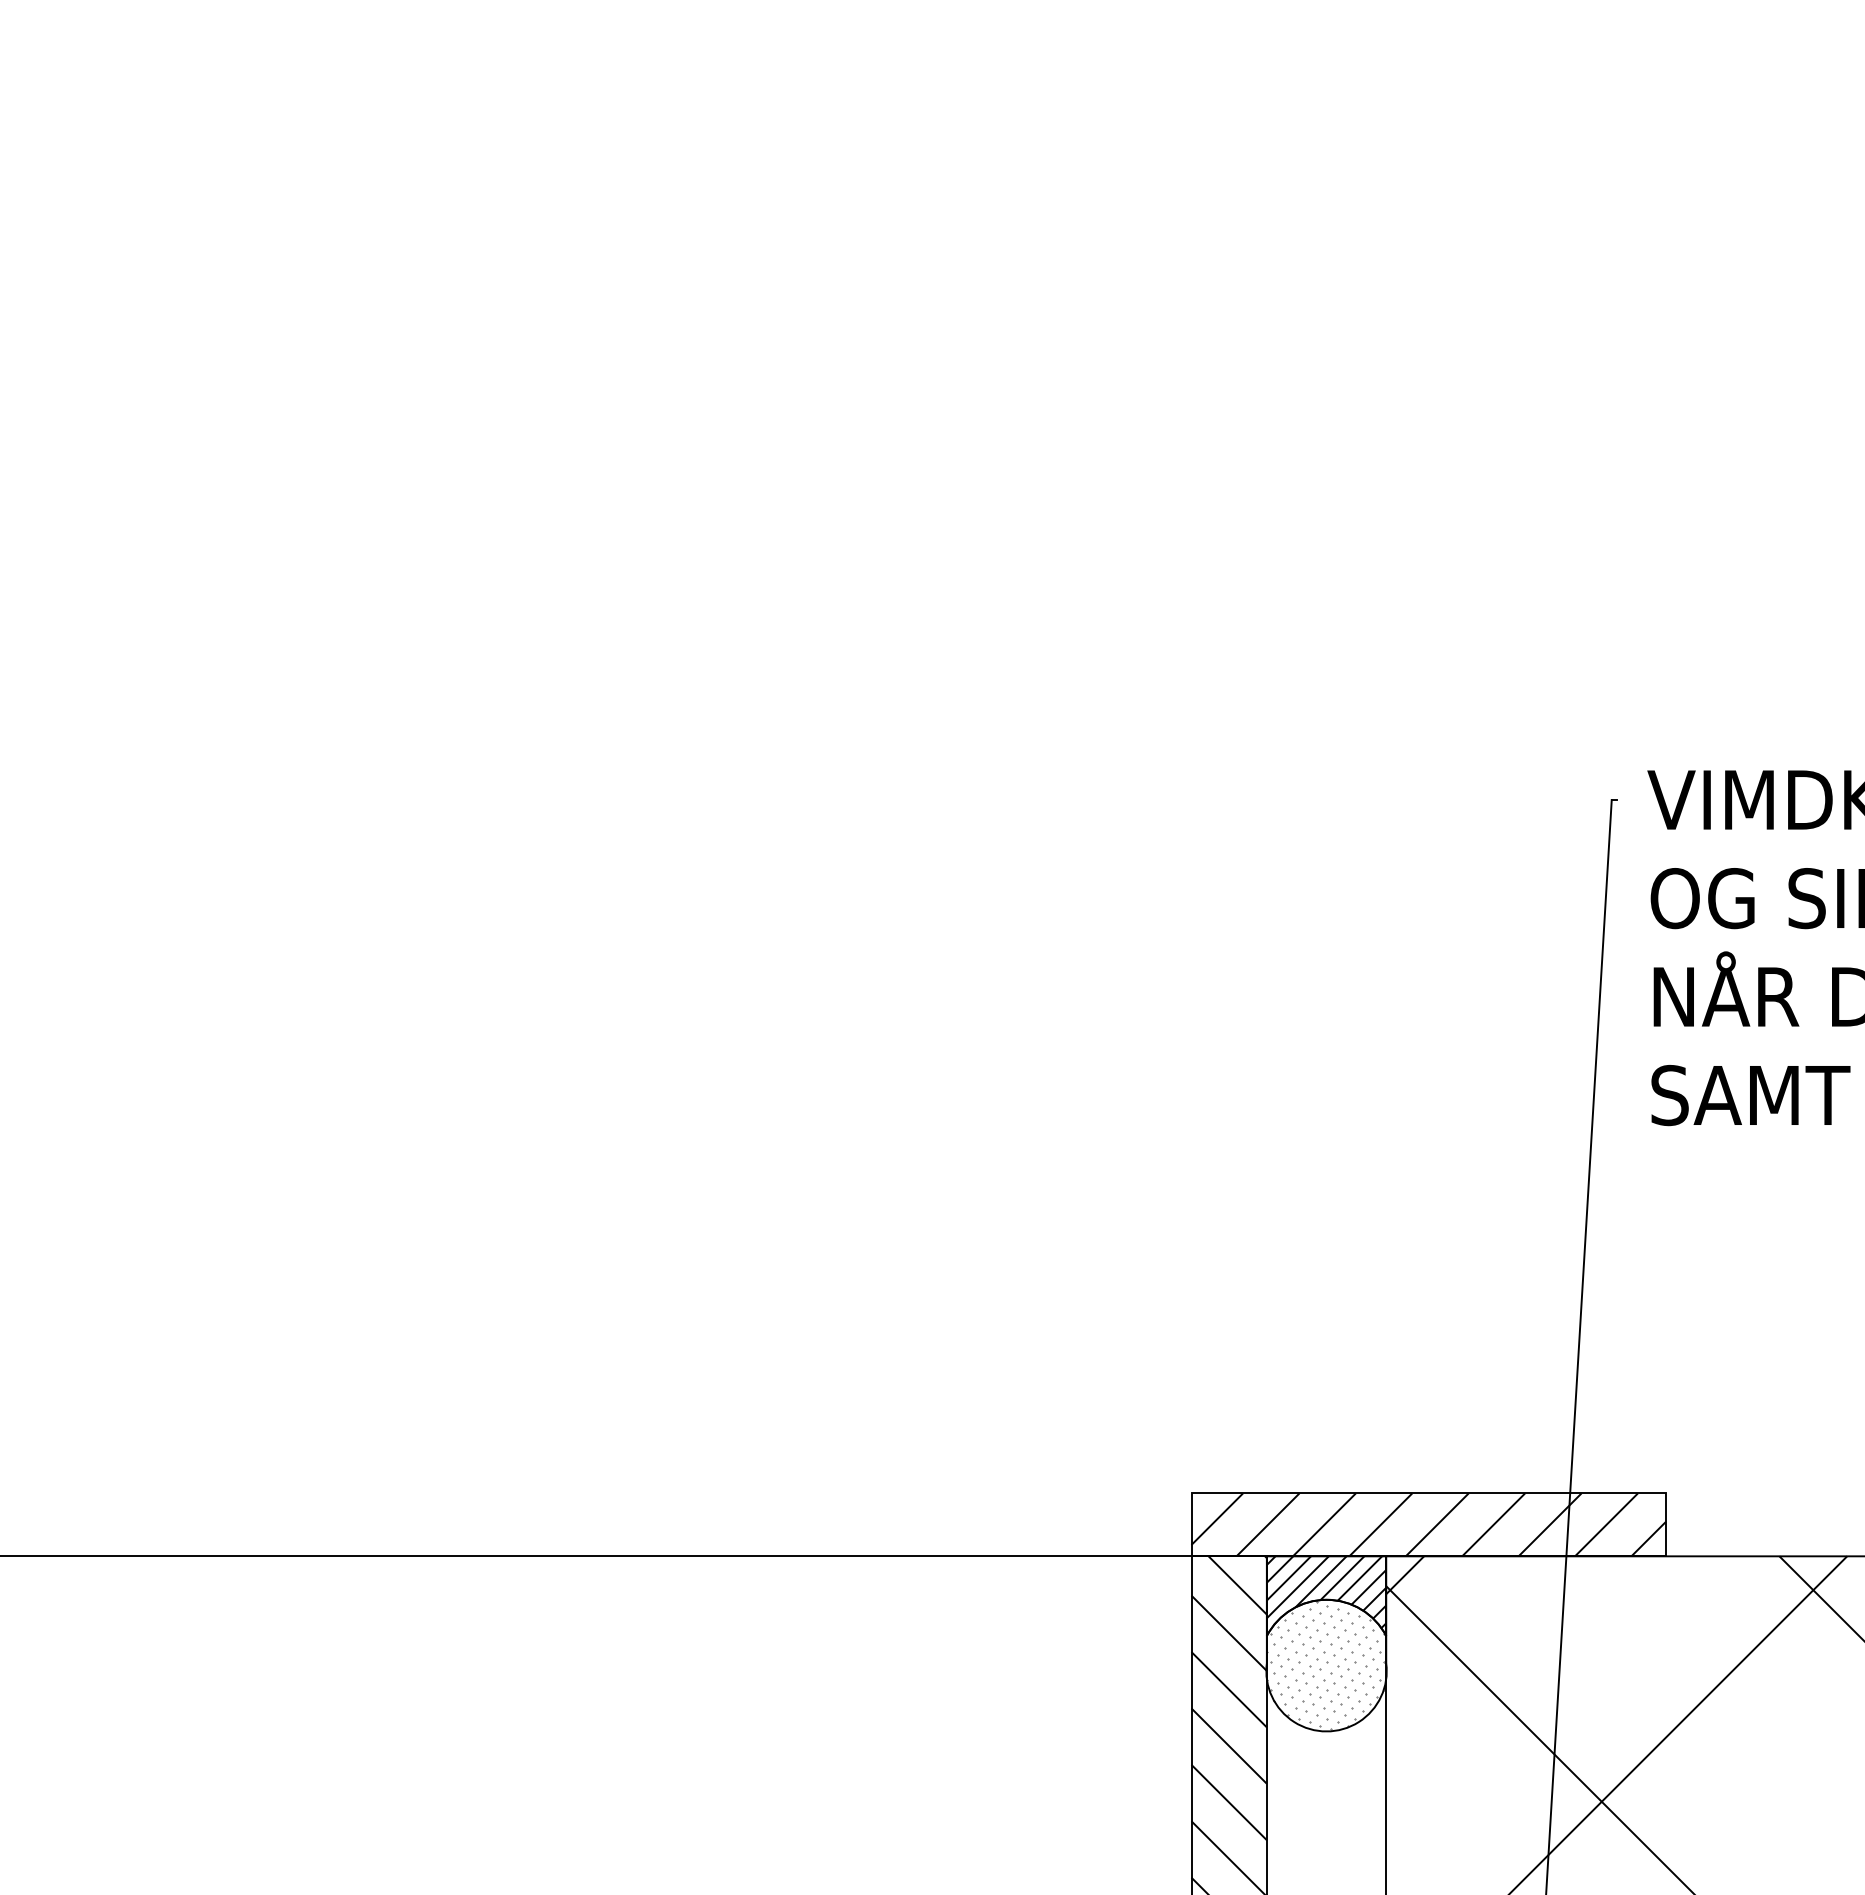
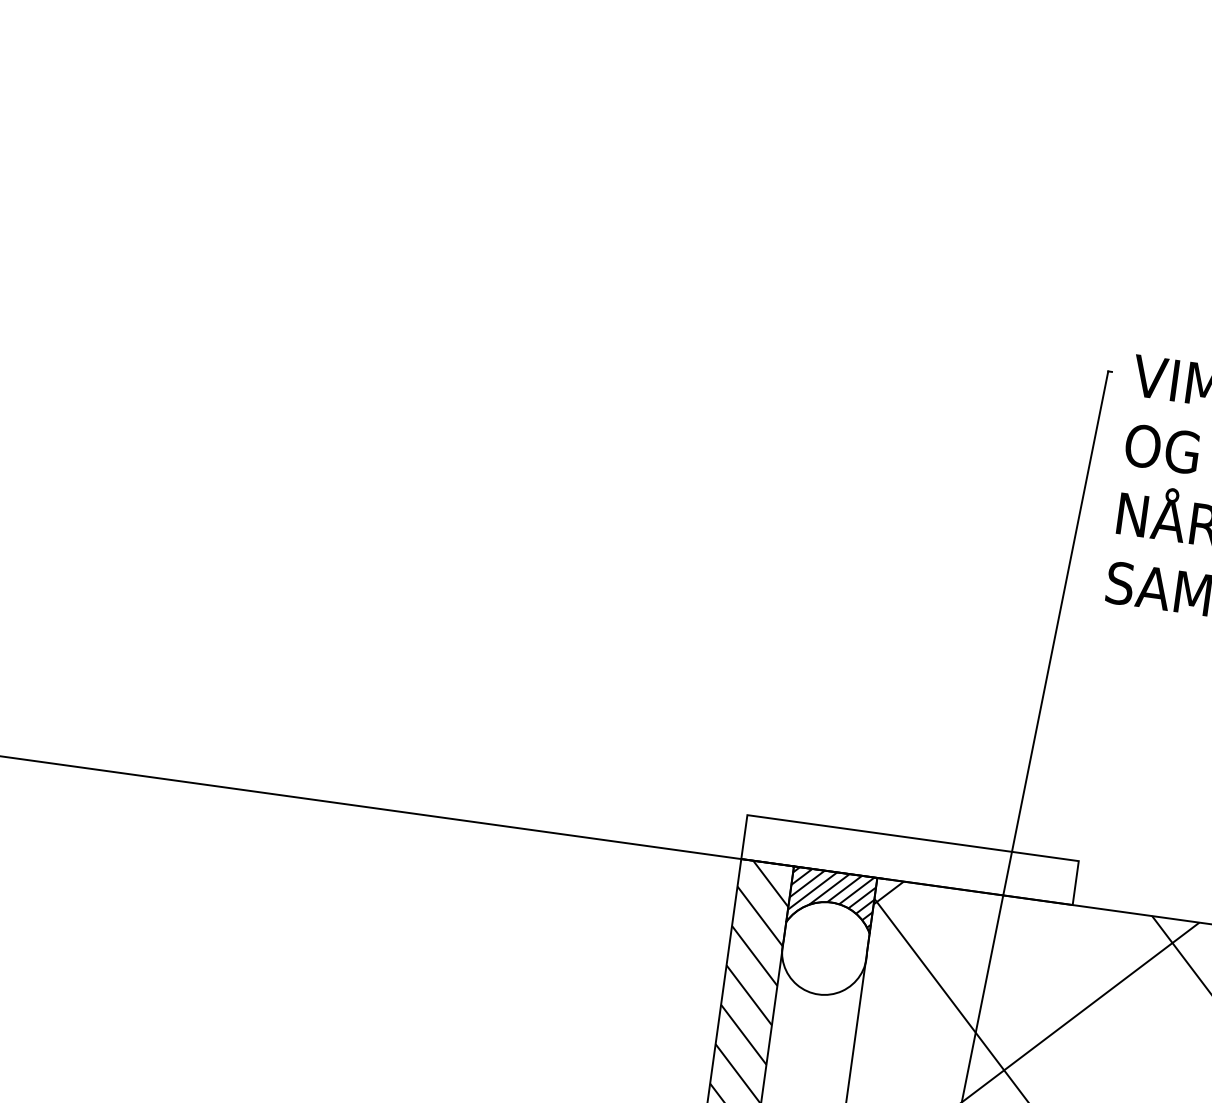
hatch: (1428, 1524) -> (909, 859), removed
hatch: (1325, 1665) -> (824, 948), removed

